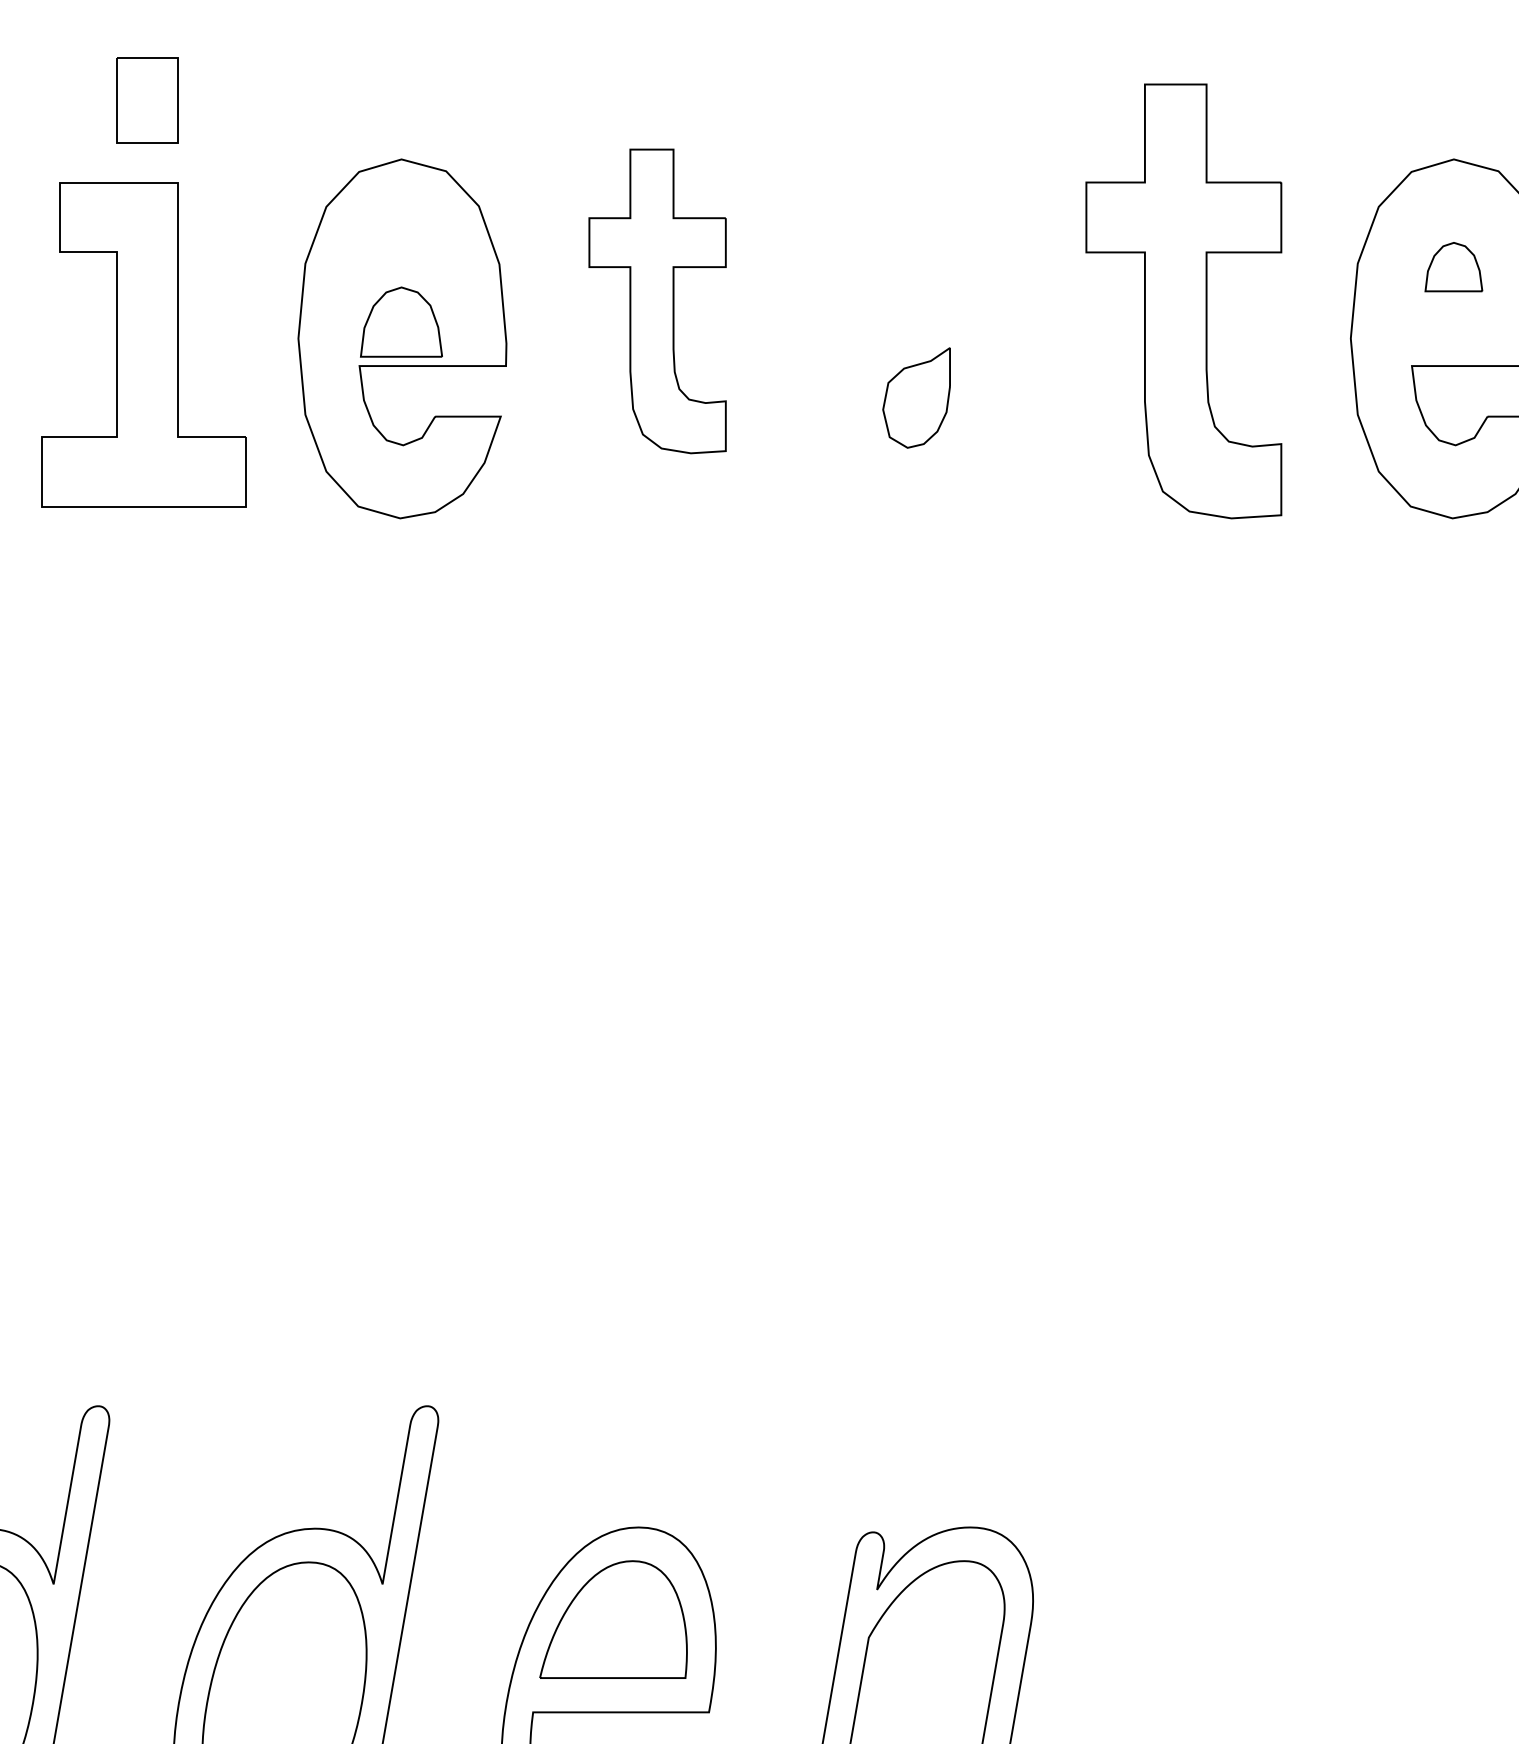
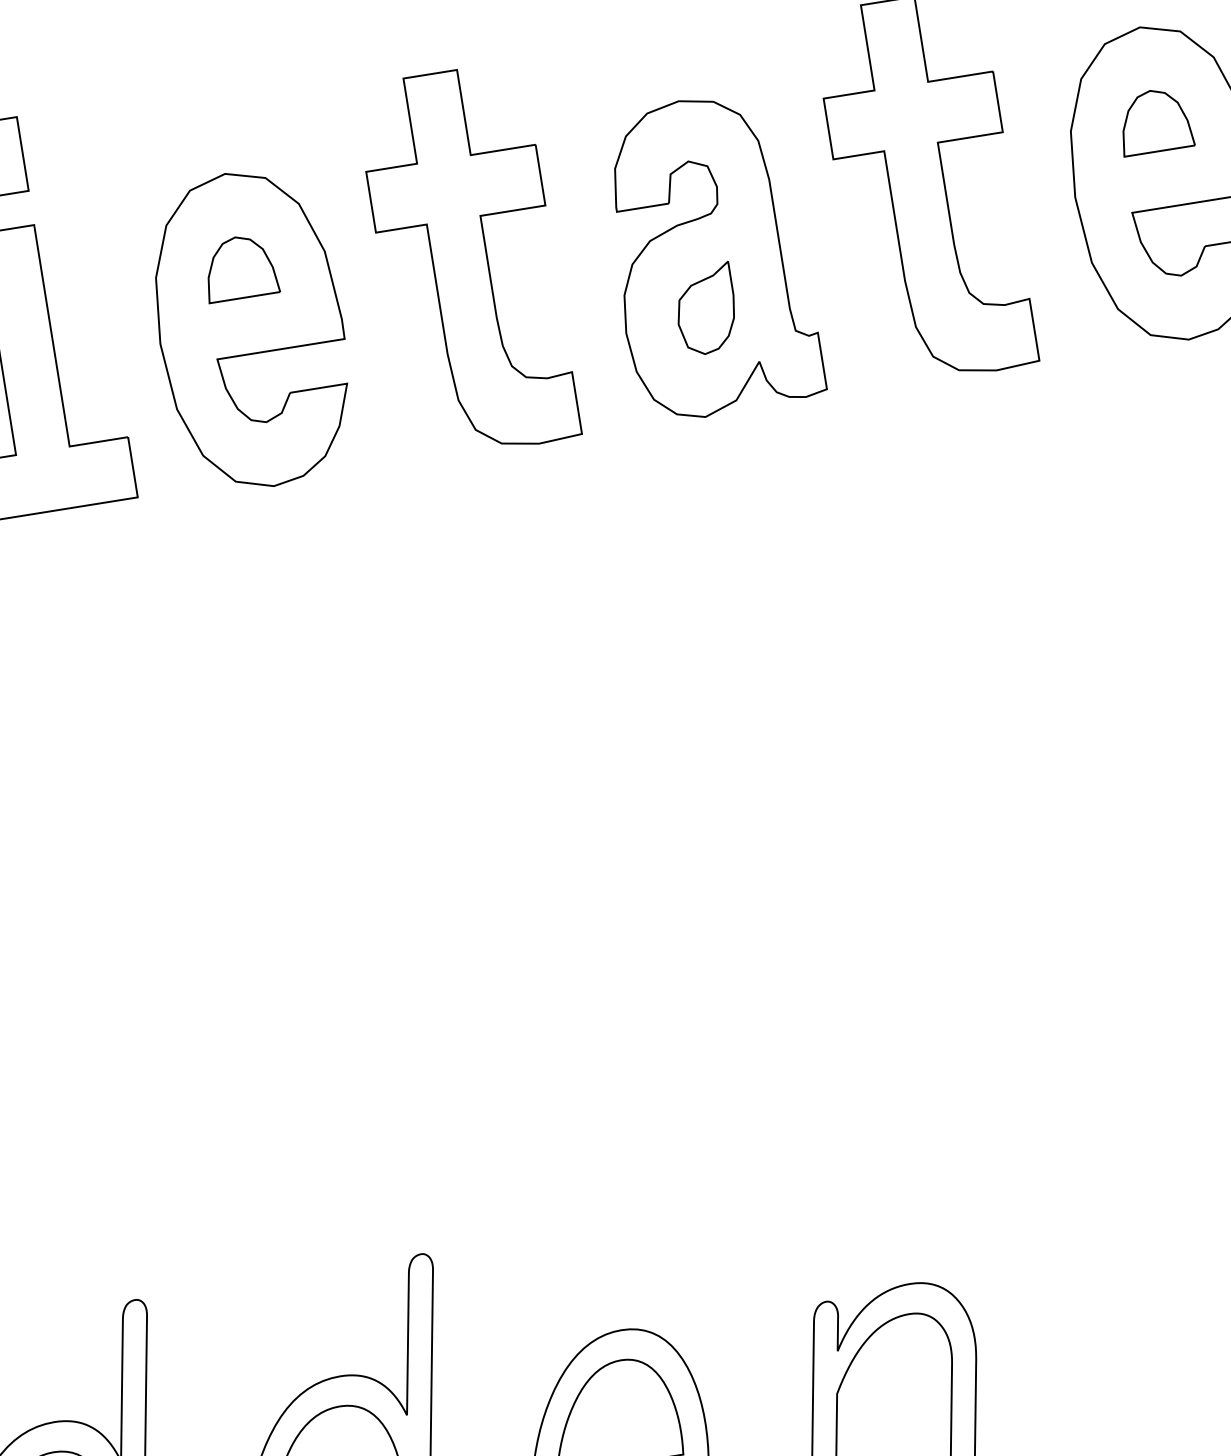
part: (1453, 266) -> (1154, 120), size x1.43
part: (657, 301) -> (467, 261), size x1.43
part: (401, 321) -> (239, 266), moved
part: (930, 338) -> (709, 255), added

